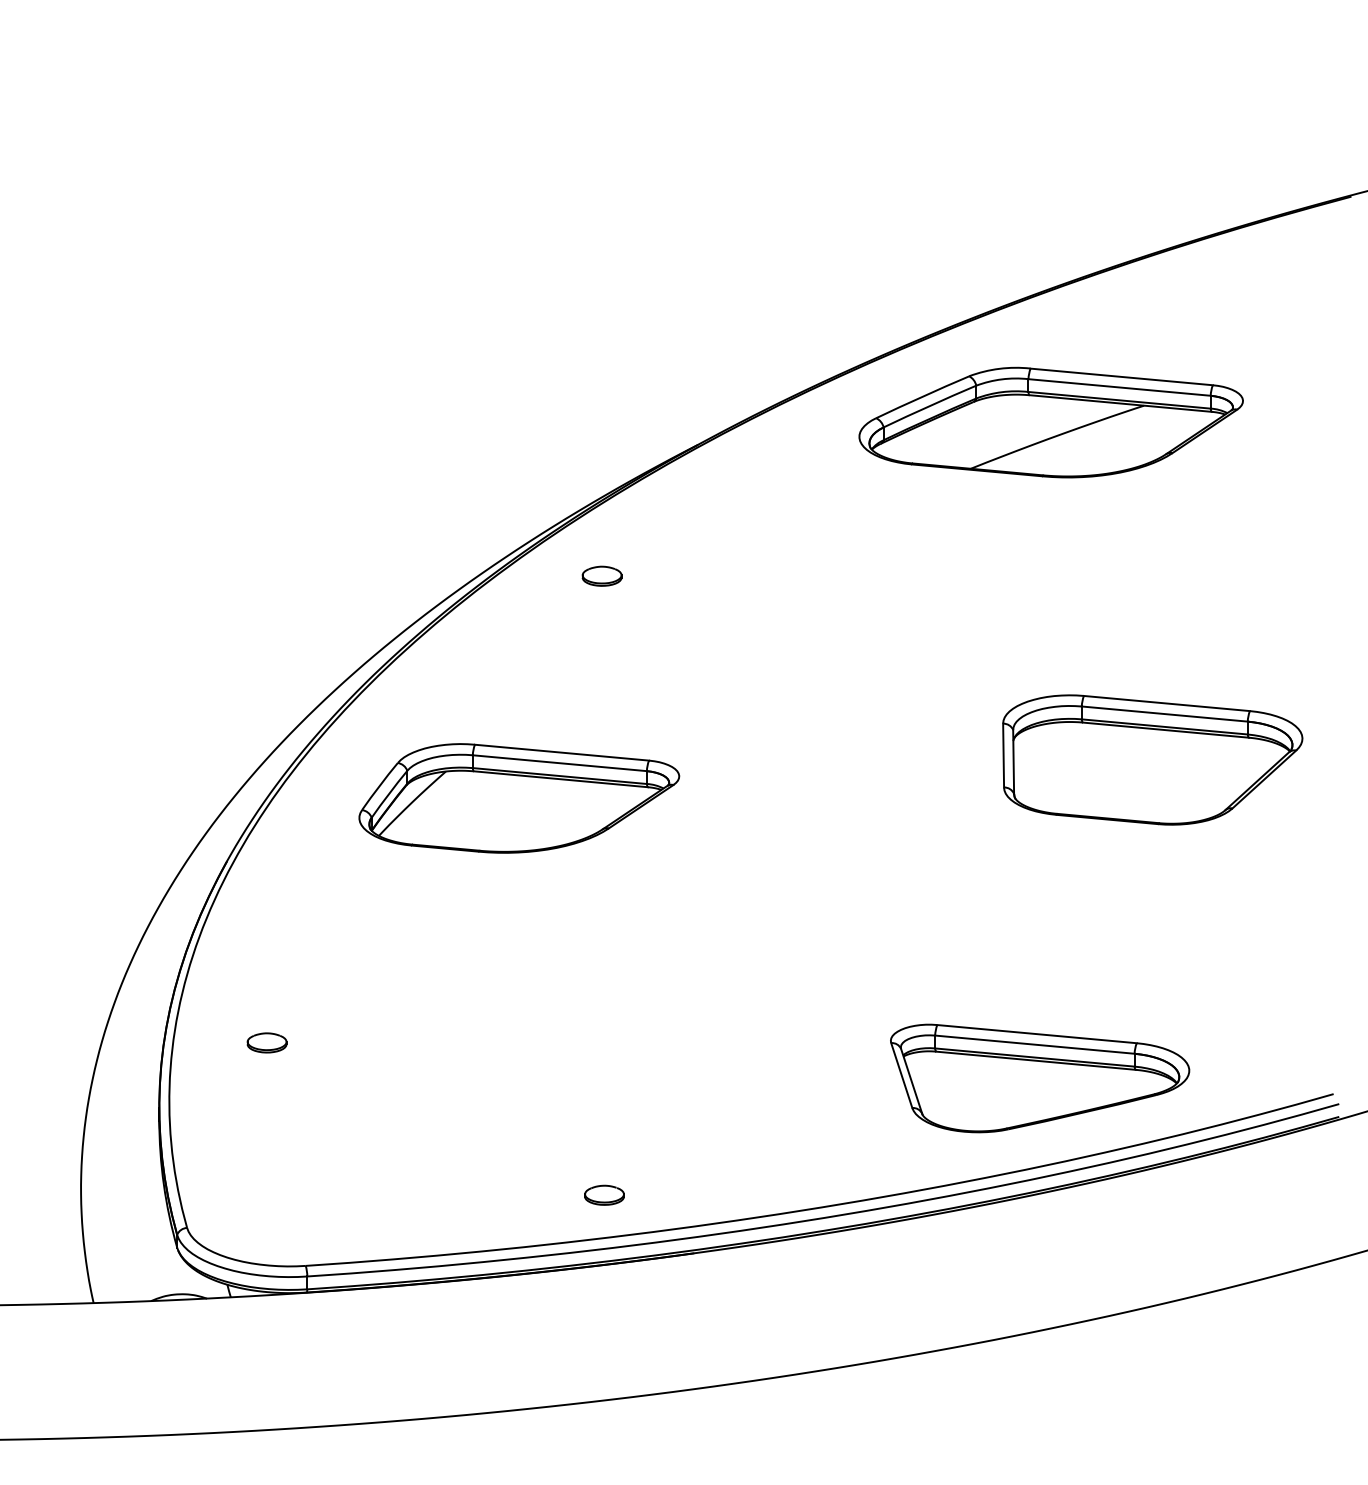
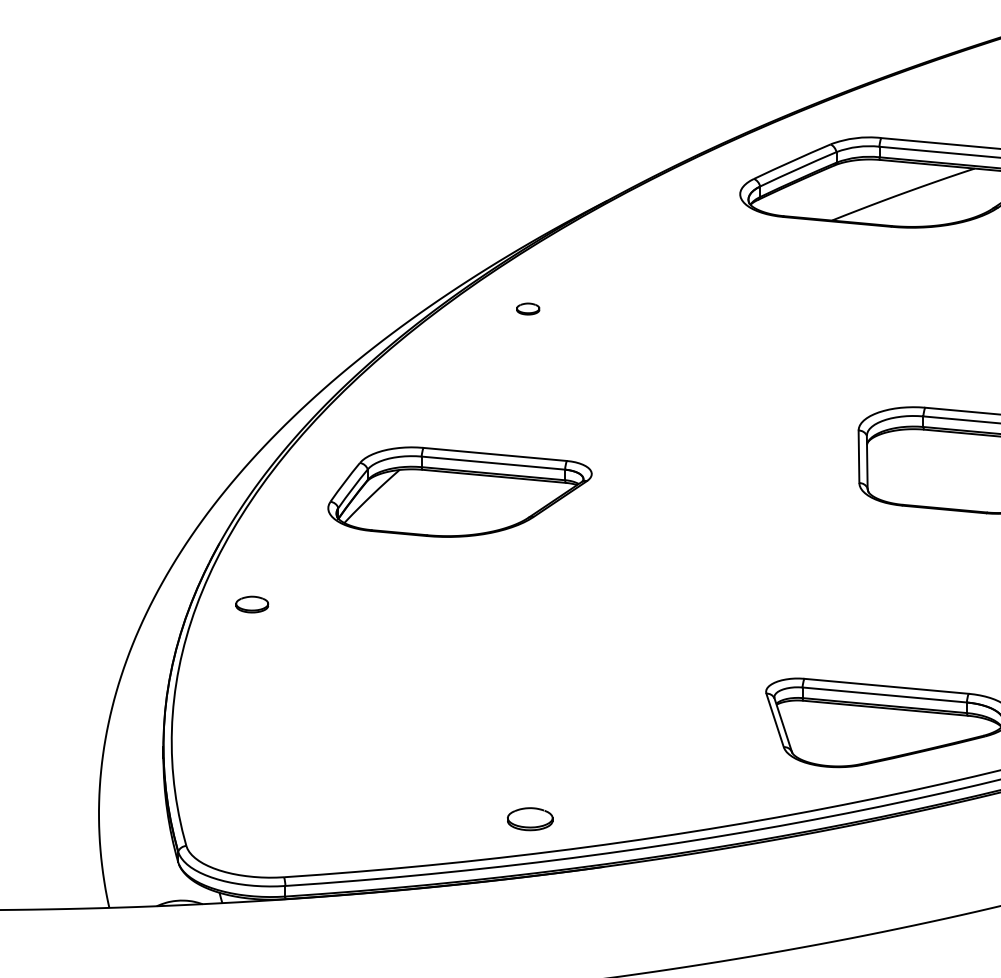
part: (601, 575) -> (527, 308), size x0.7
part: (266, 1042) -> (251, 604), moved
part: (604, 1194) -> (530, 818), size x1.4

